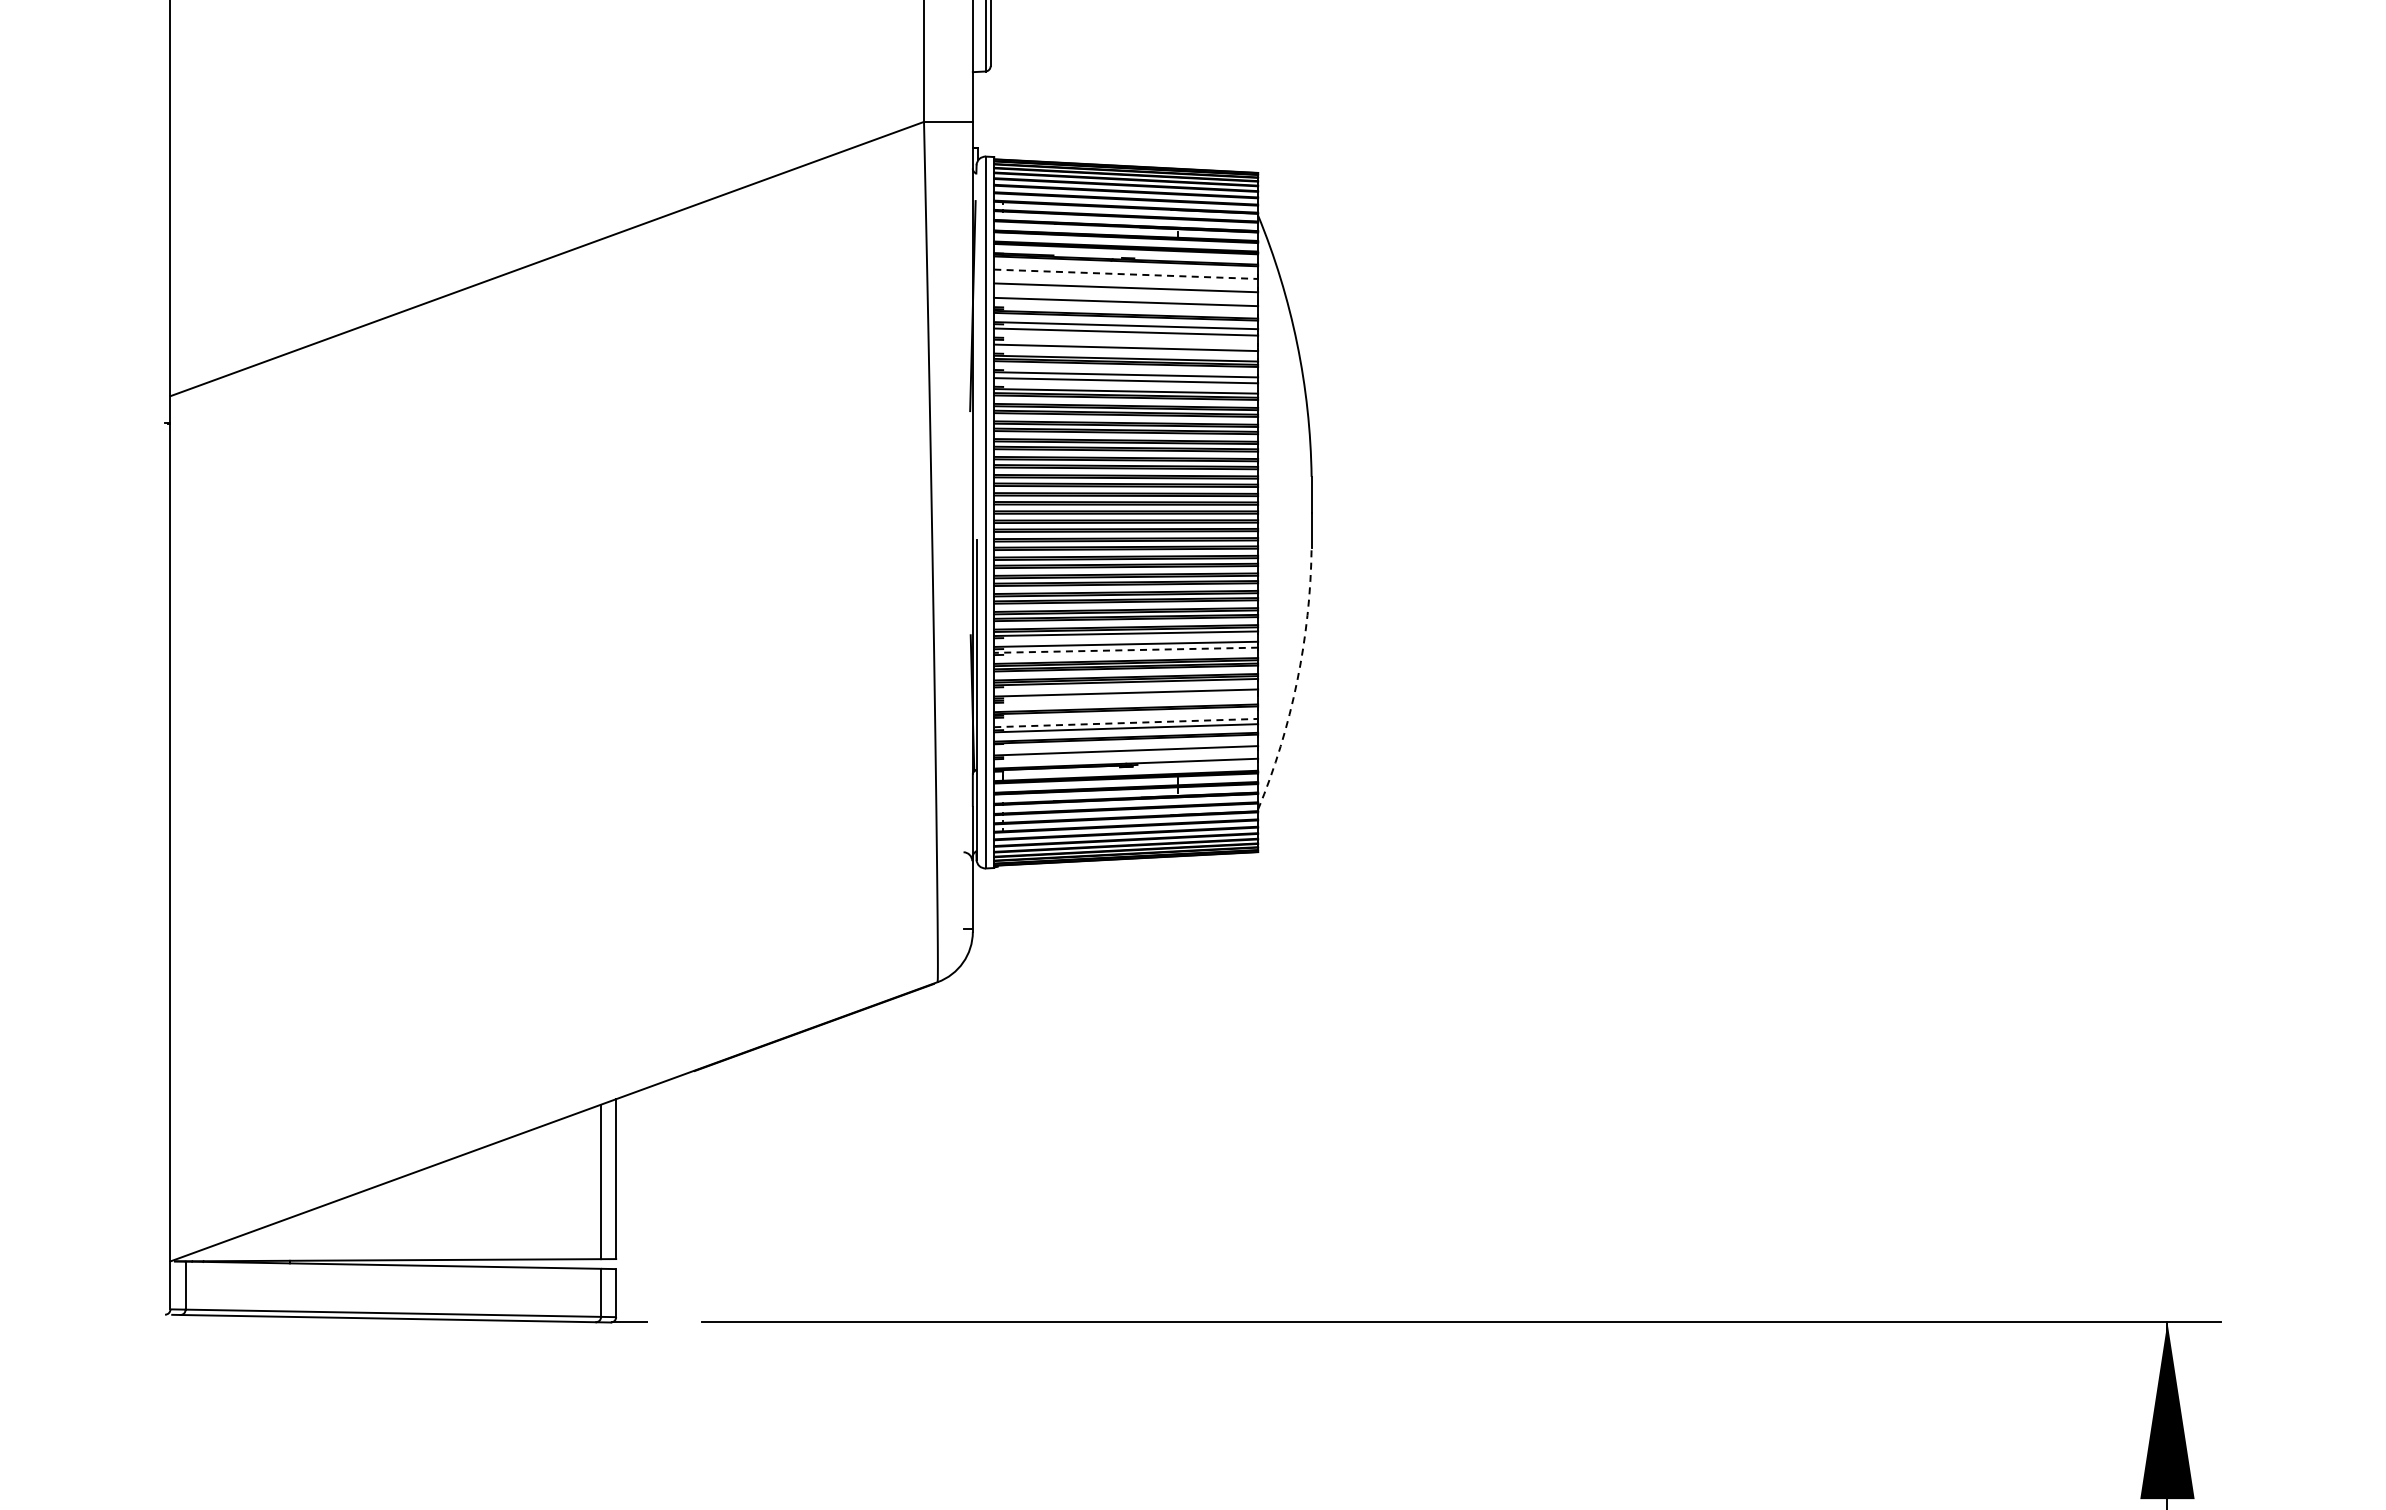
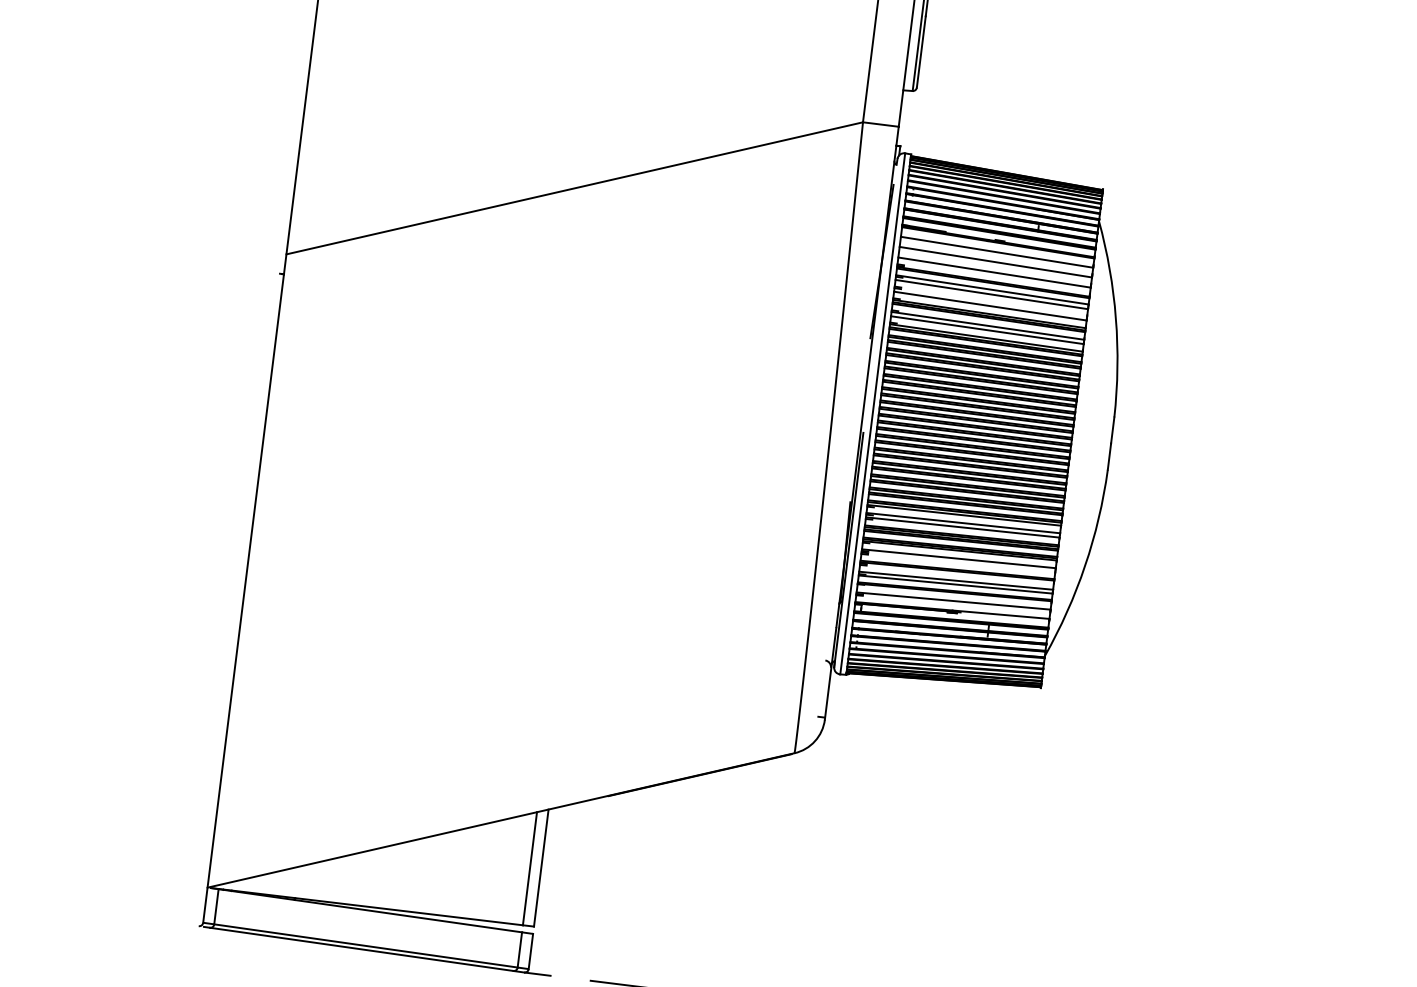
line: (1126, 274) -> (997, 252), dashed -> solid
line: (1126, 650) -> (963, 527), dashed -> solid
arc: (1297, 681) -> (1085, 565), dashed -> solid
line: (1126, 723) -> (956, 581), dashed -> solid

